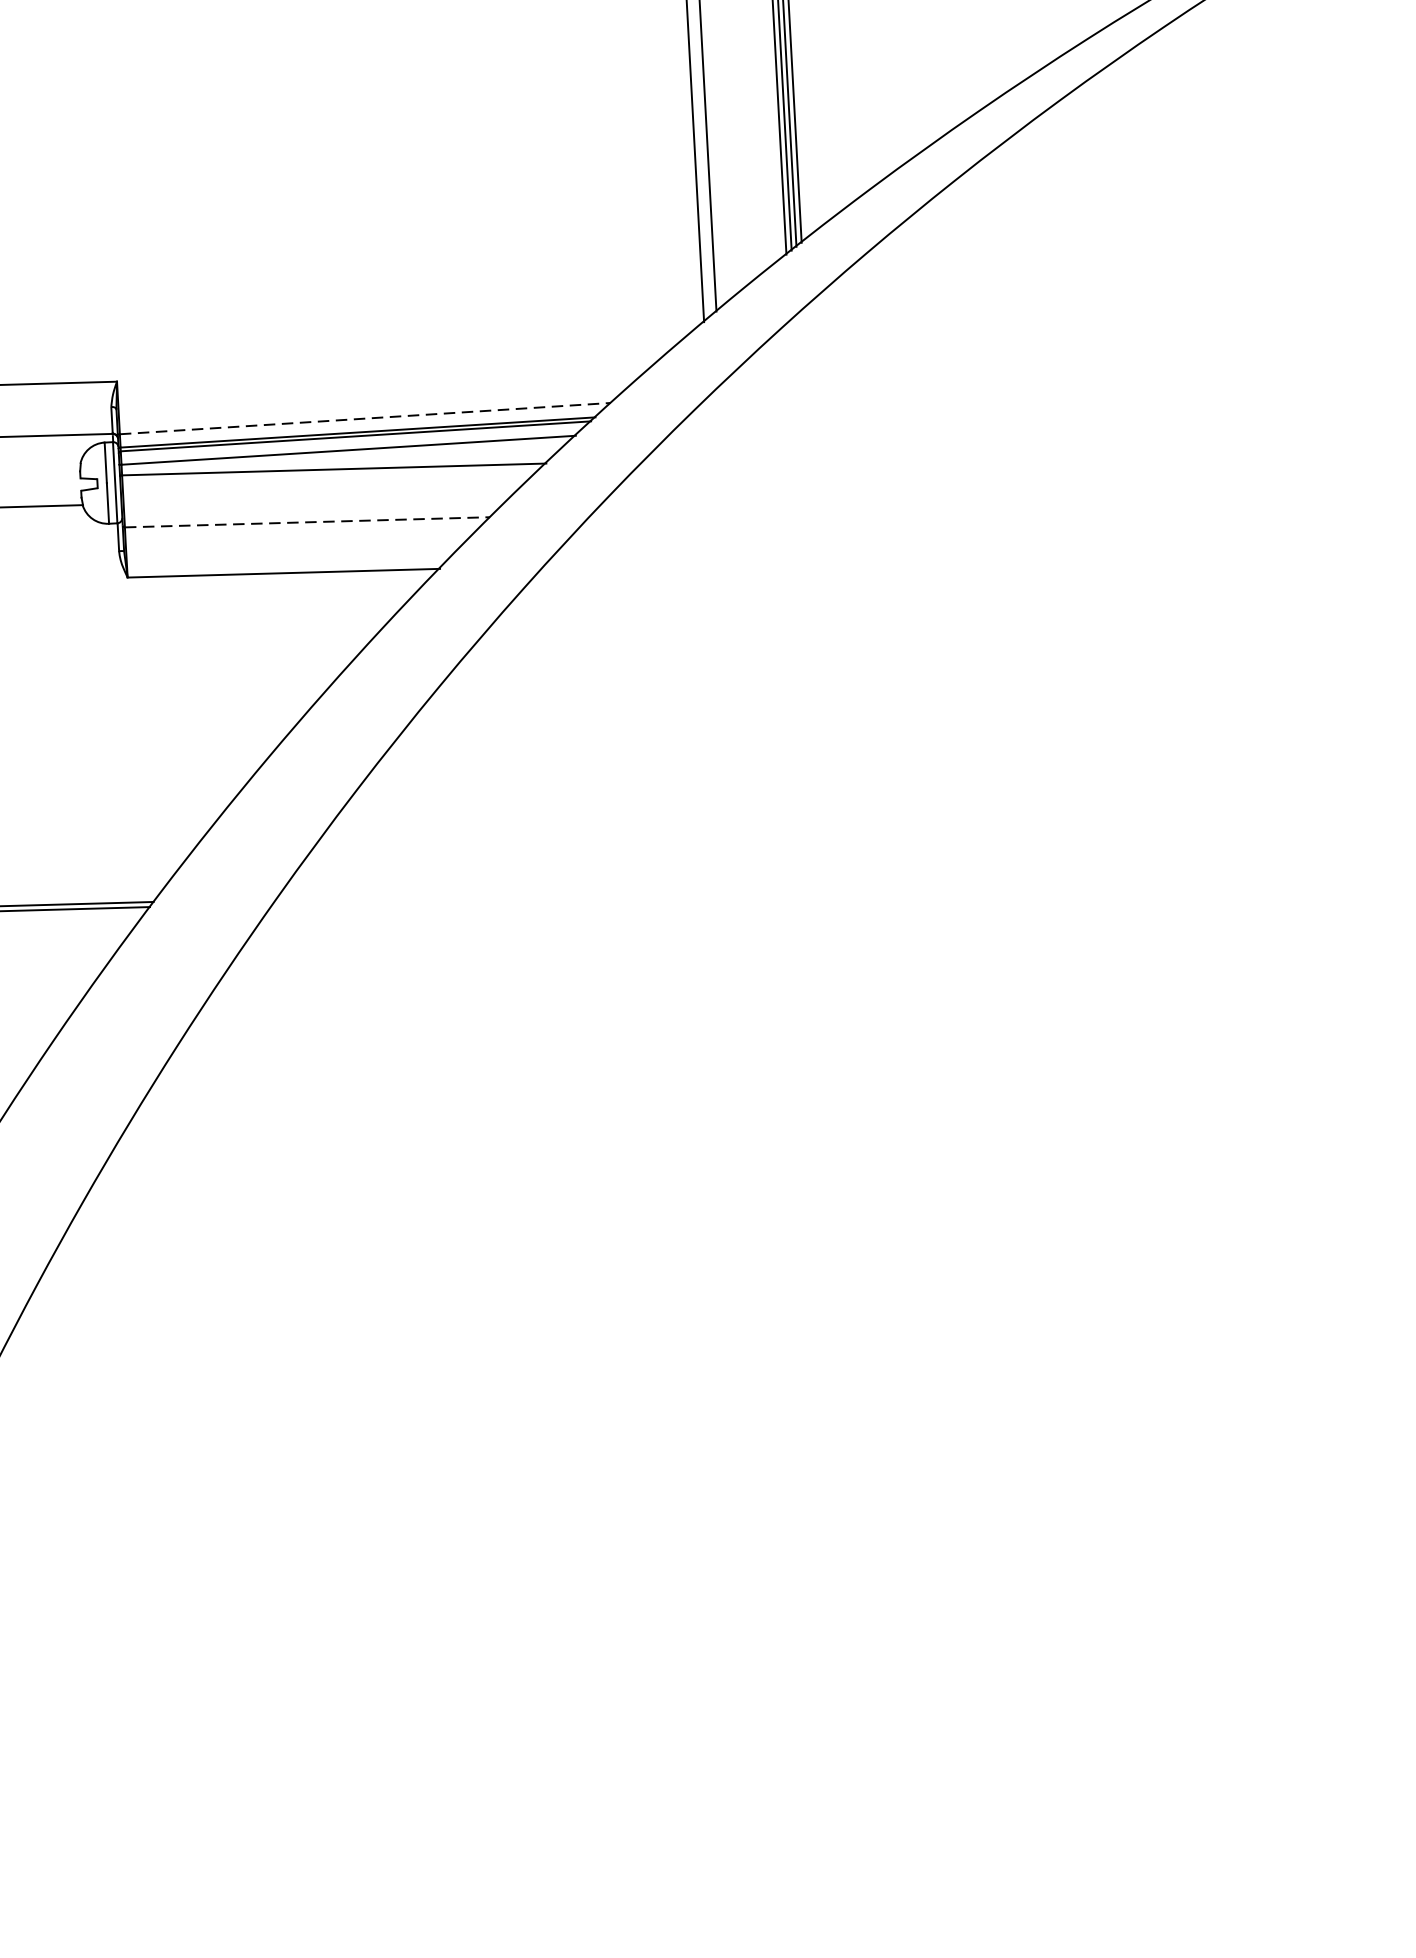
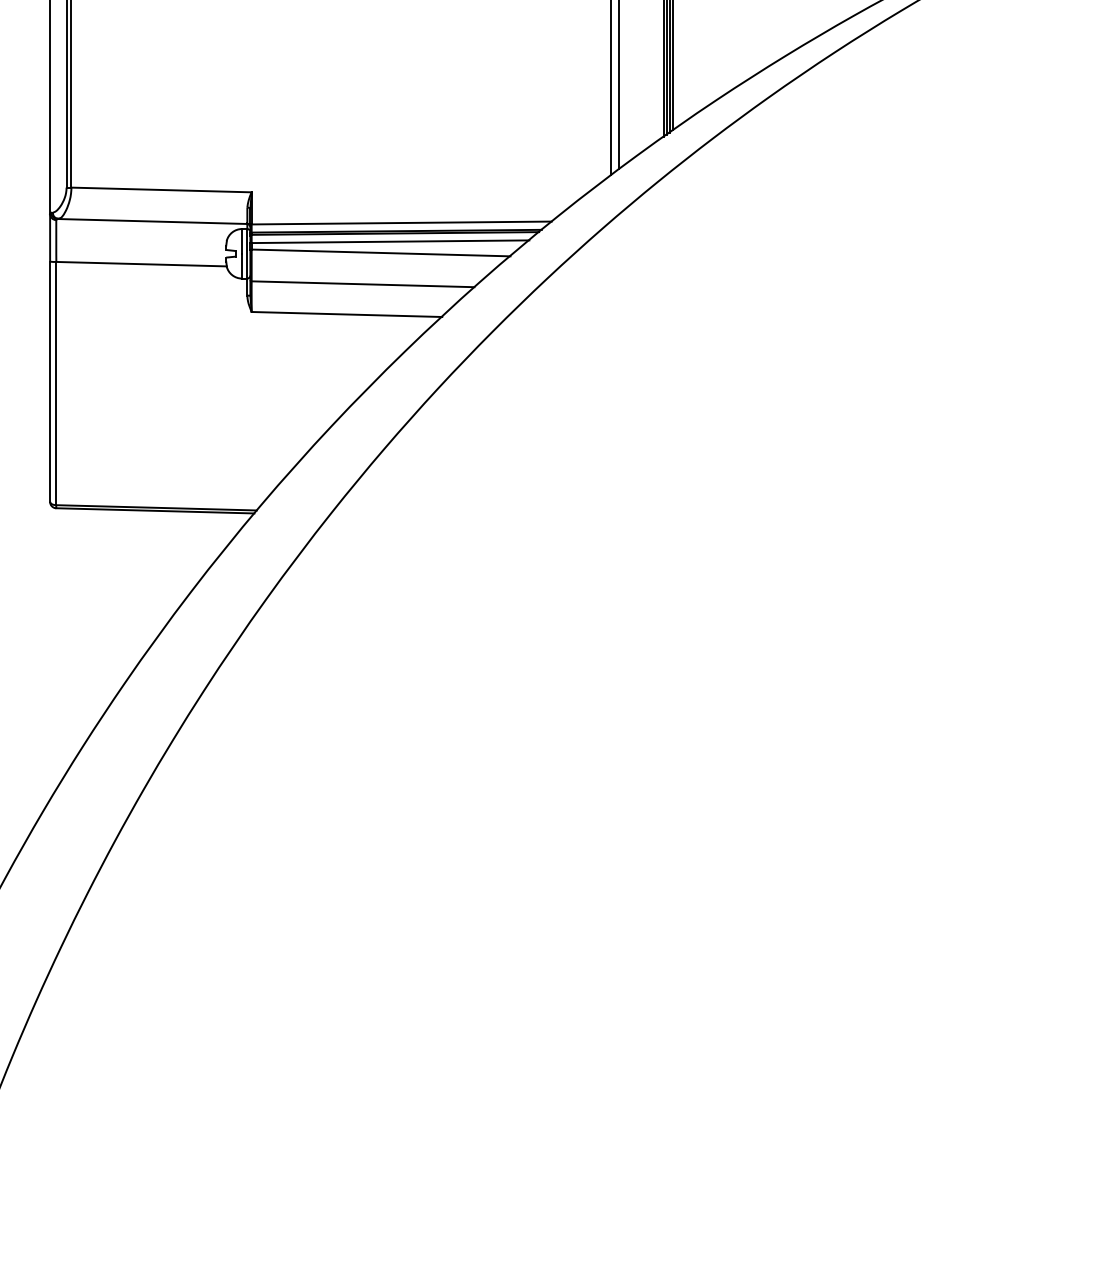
line: (366, 419) -> (402, 223), dashed -> solid
line: (308, 522) -> (363, 284), dashed -> solid

